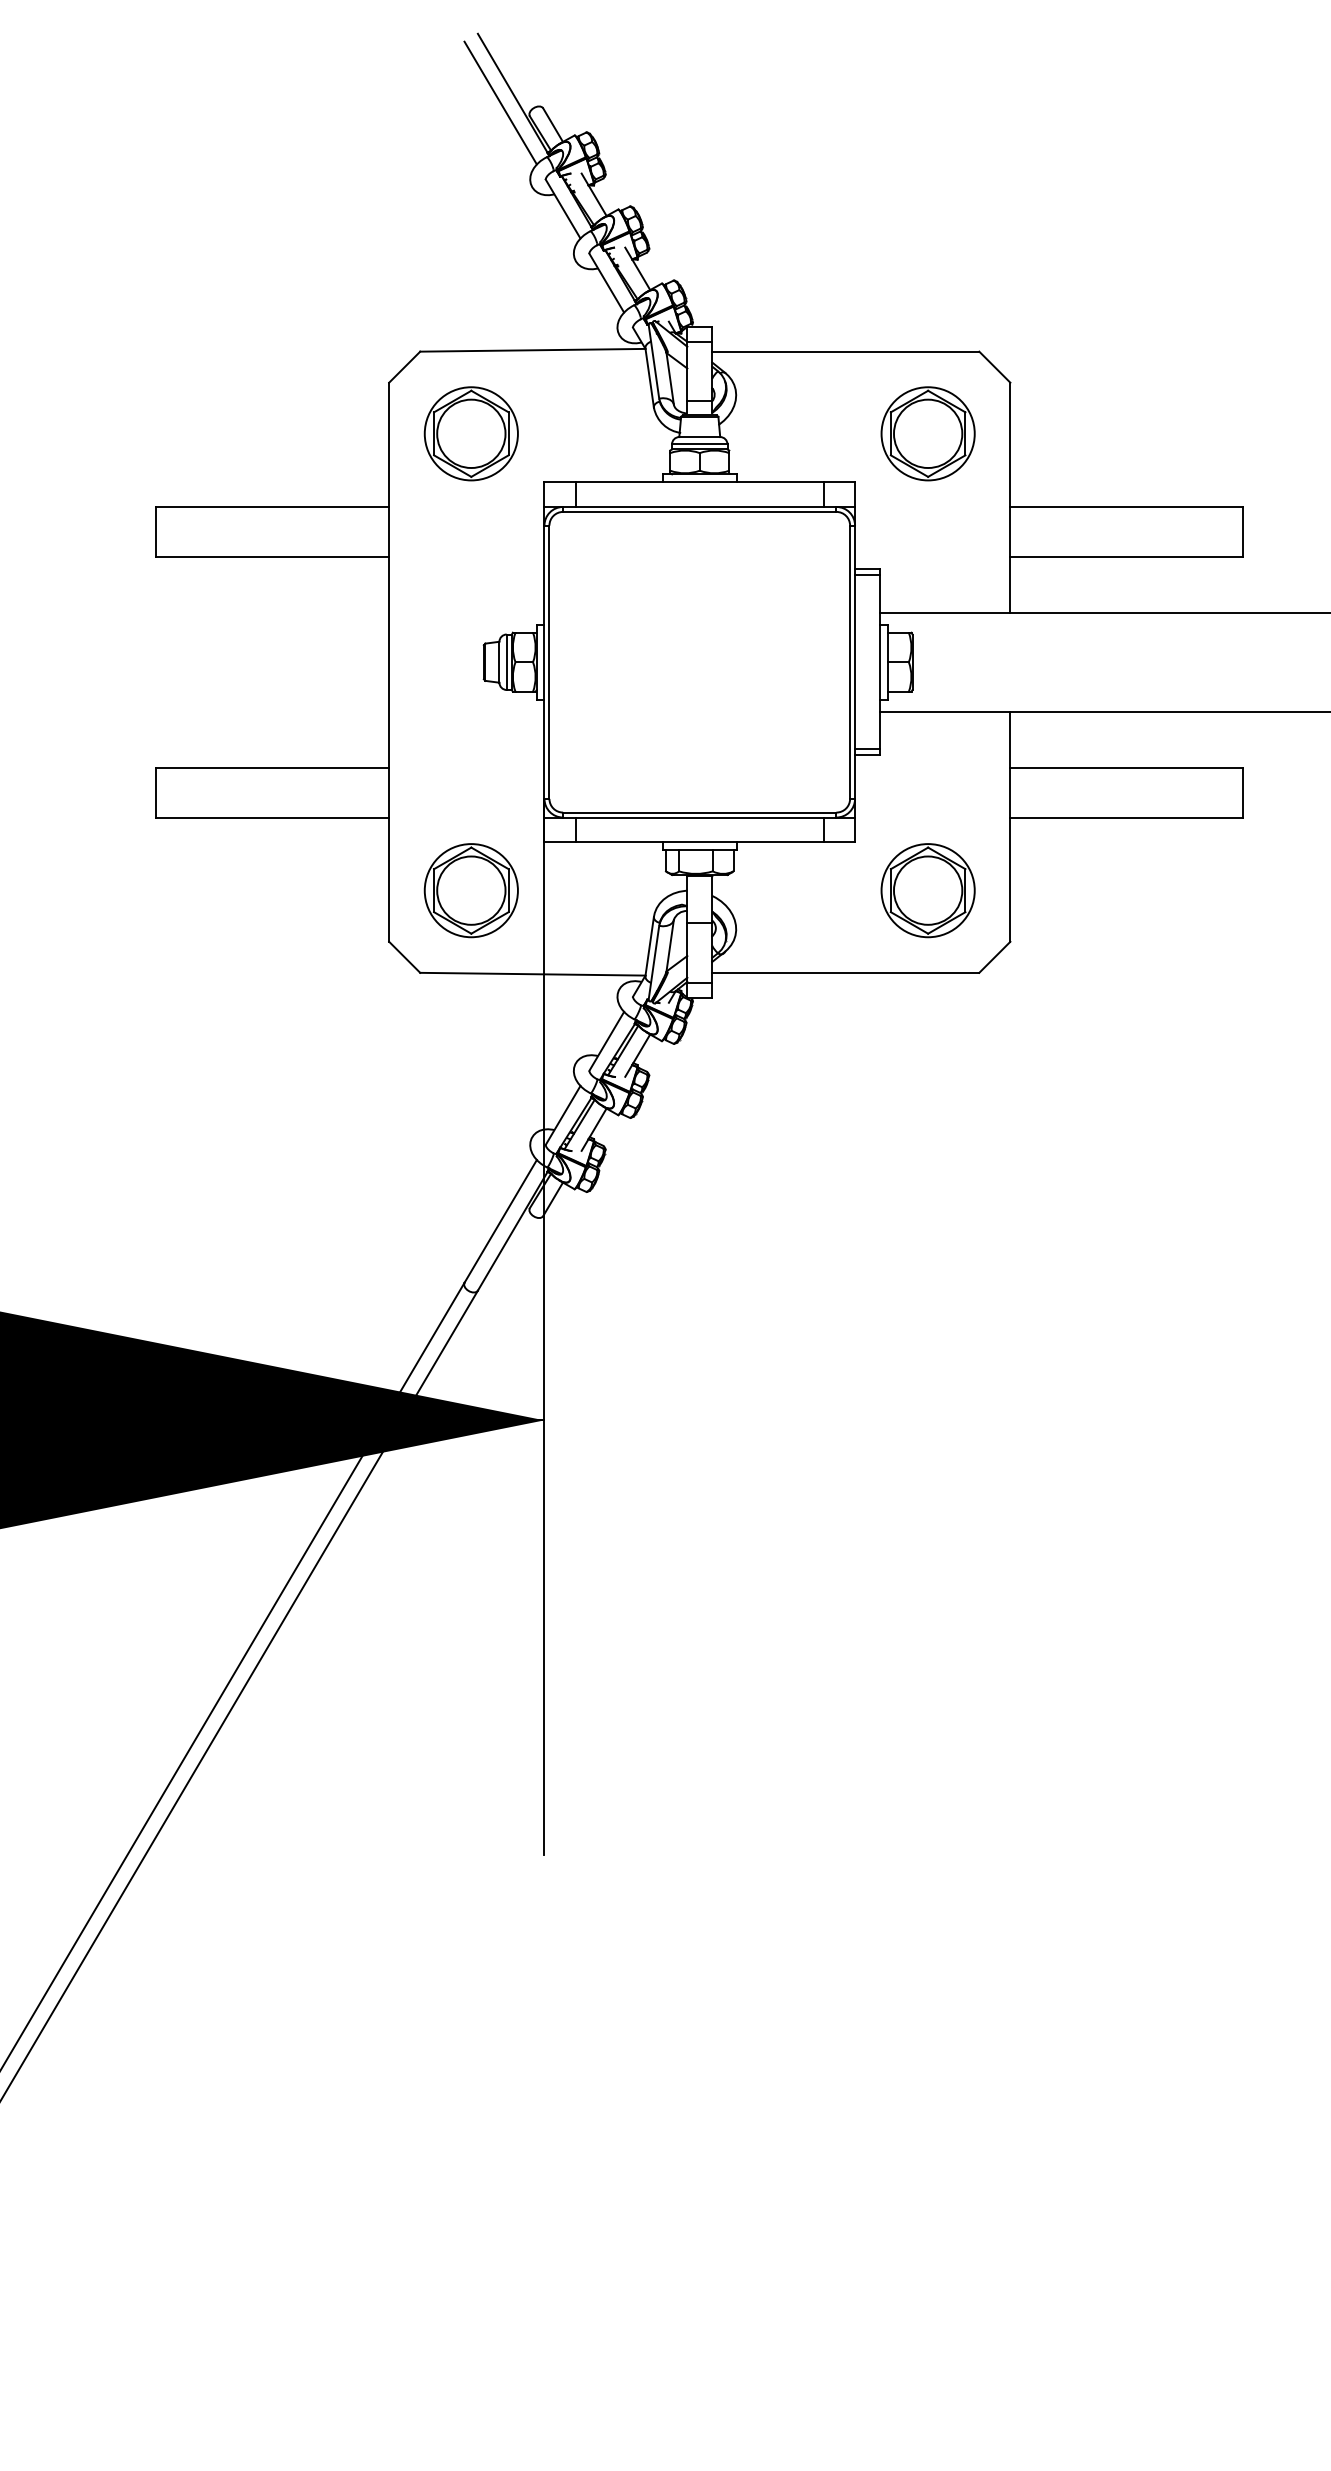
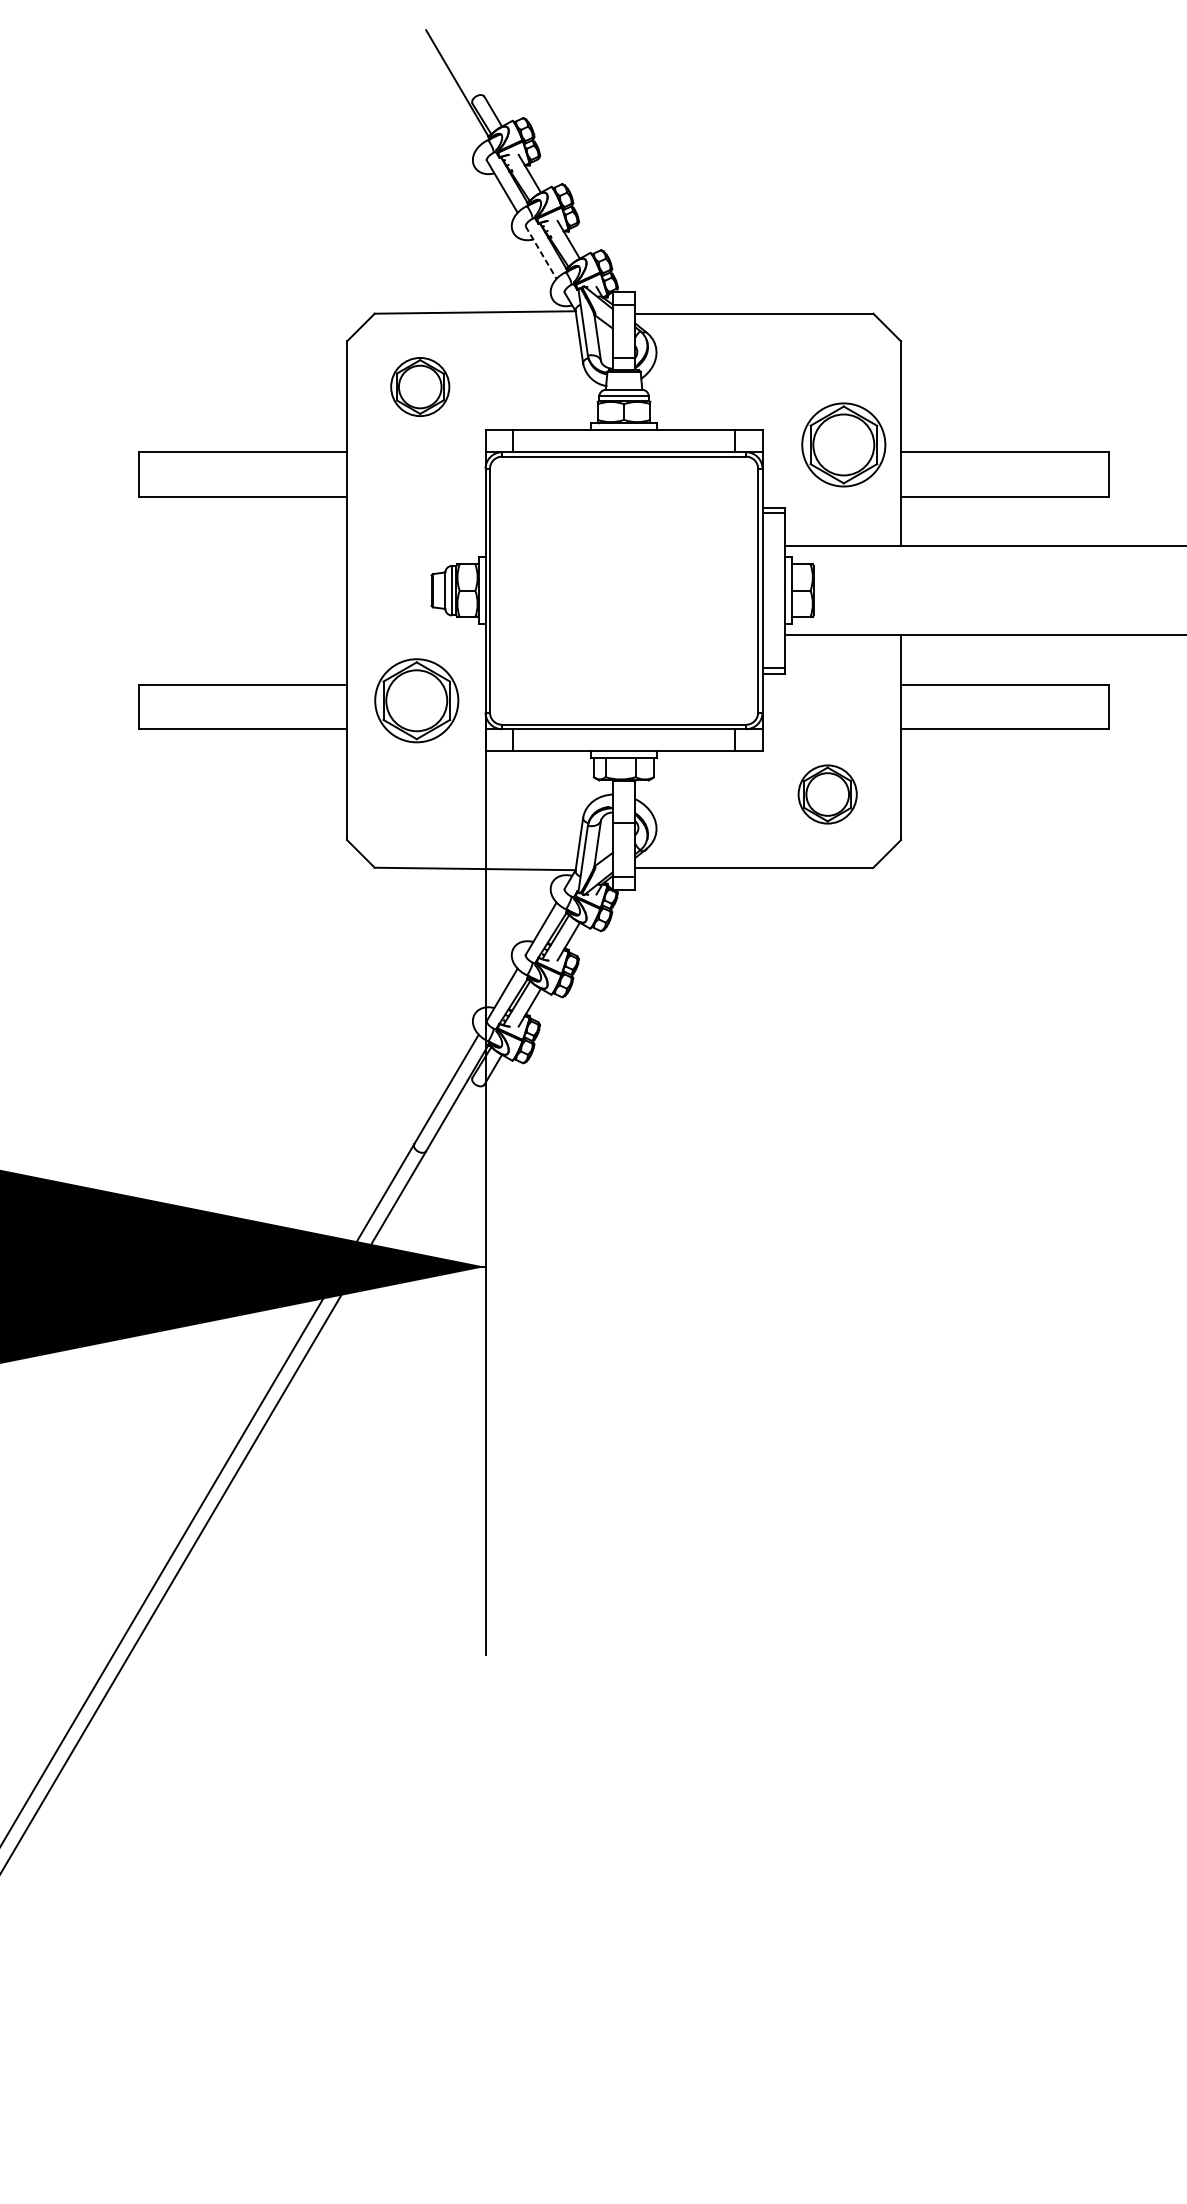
line: (500, 102) -> (446, 91), removed
line: (606, 283) -> (540, 252), solid -> dashed
part: (470, 433) -> (419, 386), size x0.7
part: (927, 433) -> (843, 444), moved
part: (470, 890) -> (416, 700), moved
part: (927, 890) -> (827, 794), size x0.7

